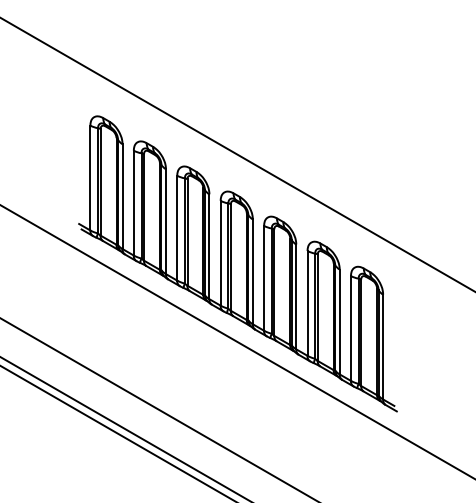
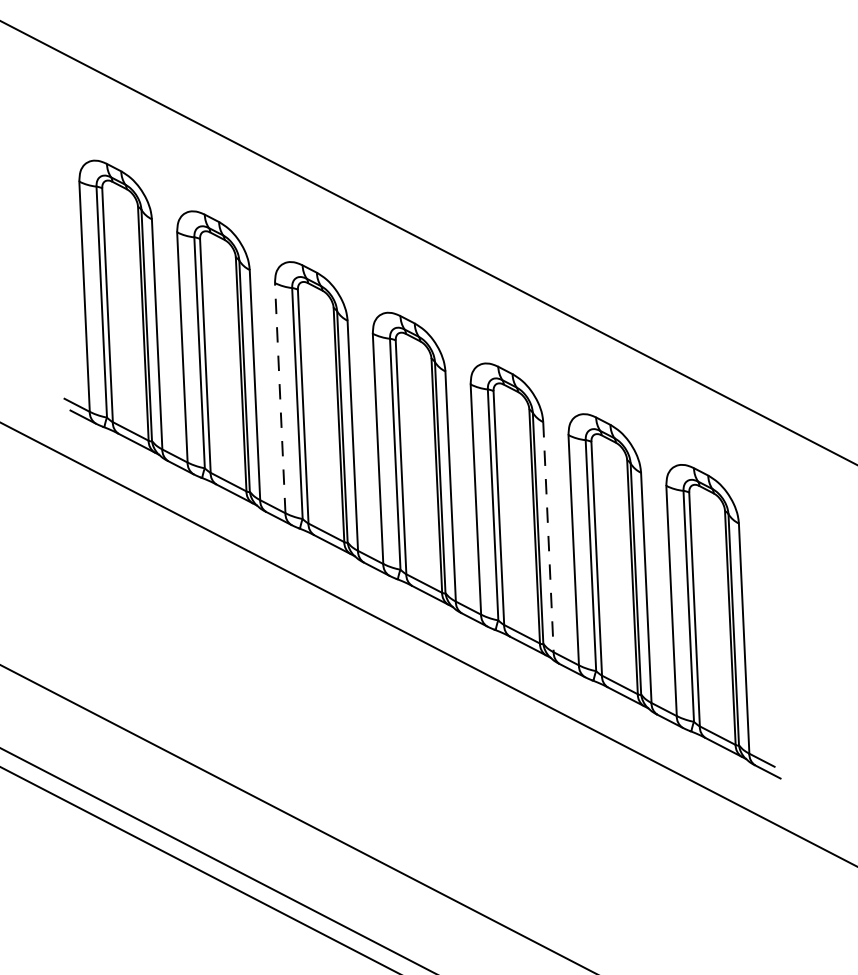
line: (177, 227) -> (280, 396), solid -> dashed
line: (296, 297) -> (548, 538), solid -> dashed

